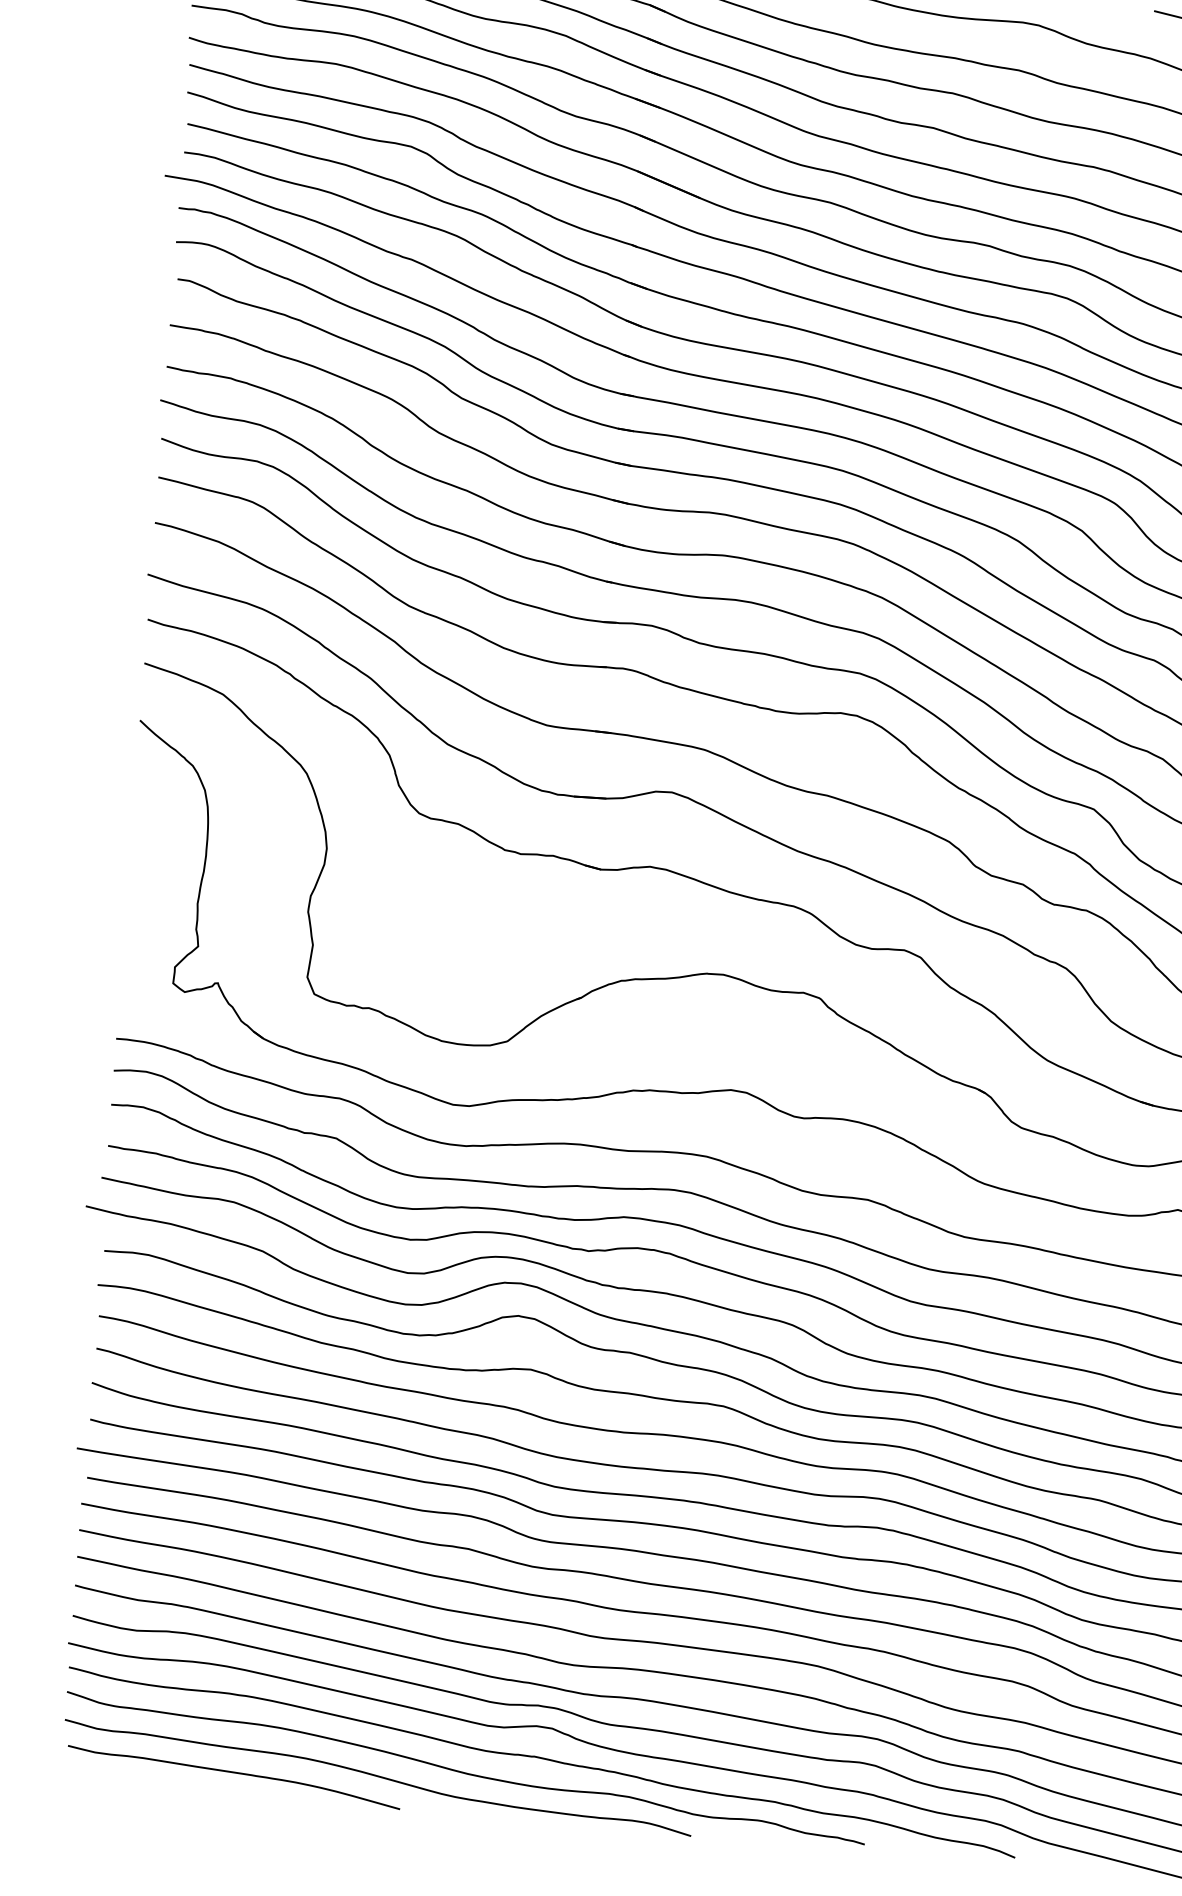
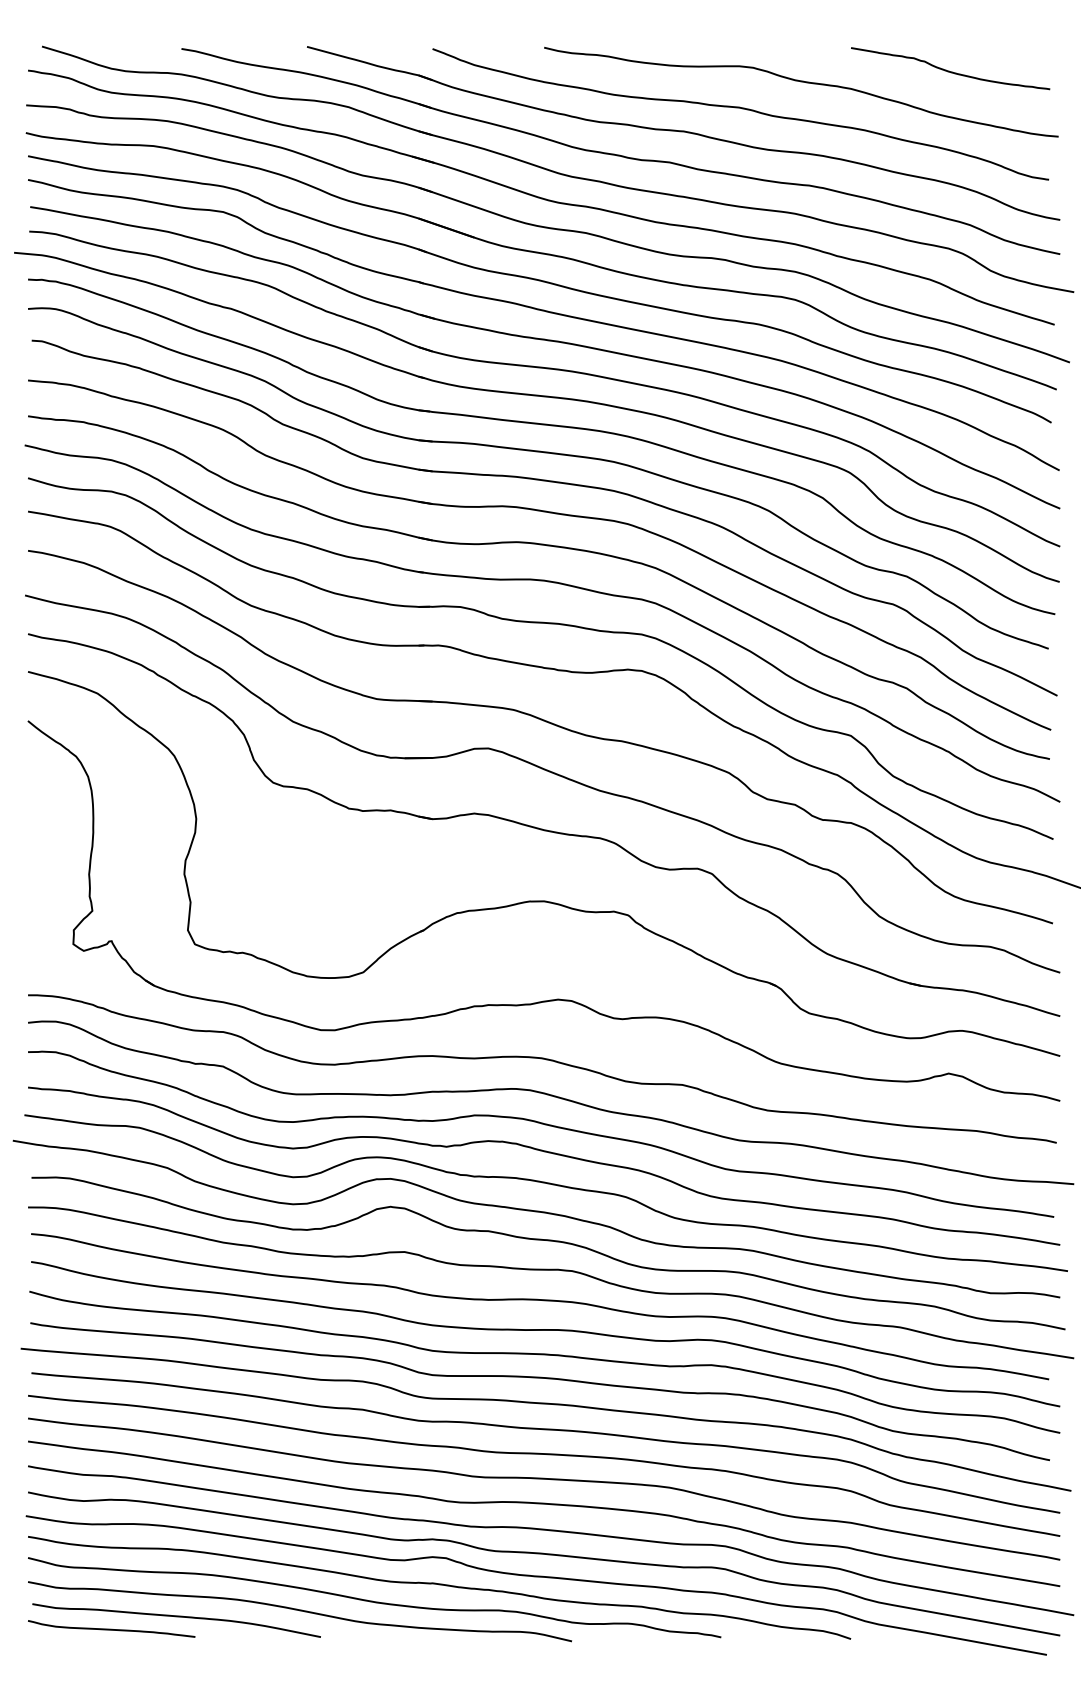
curve: (157, 1781) -> (111, 1628), added

